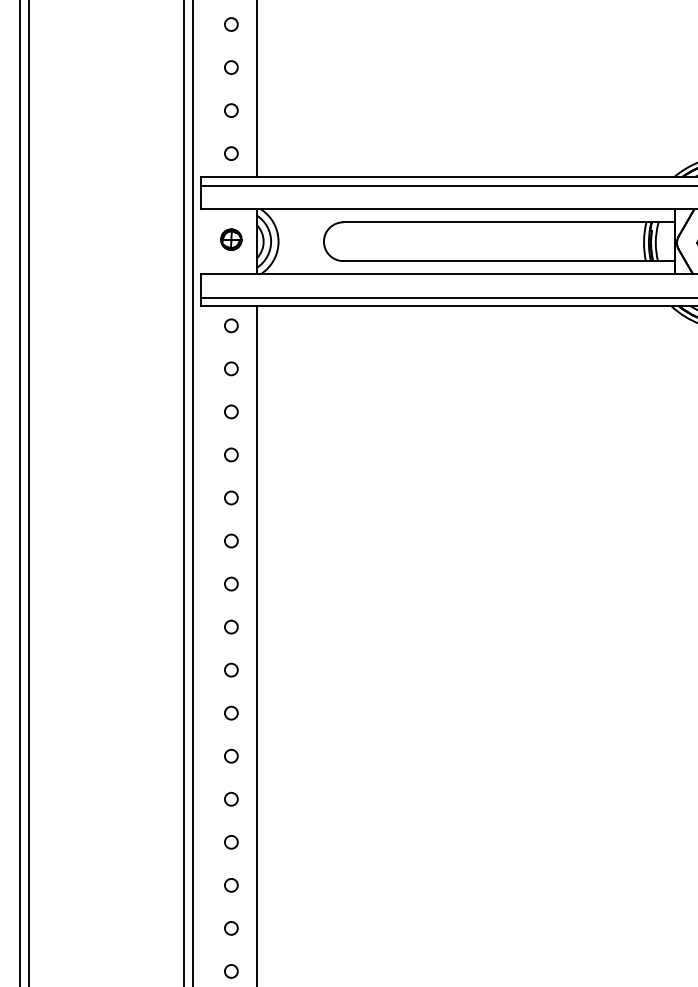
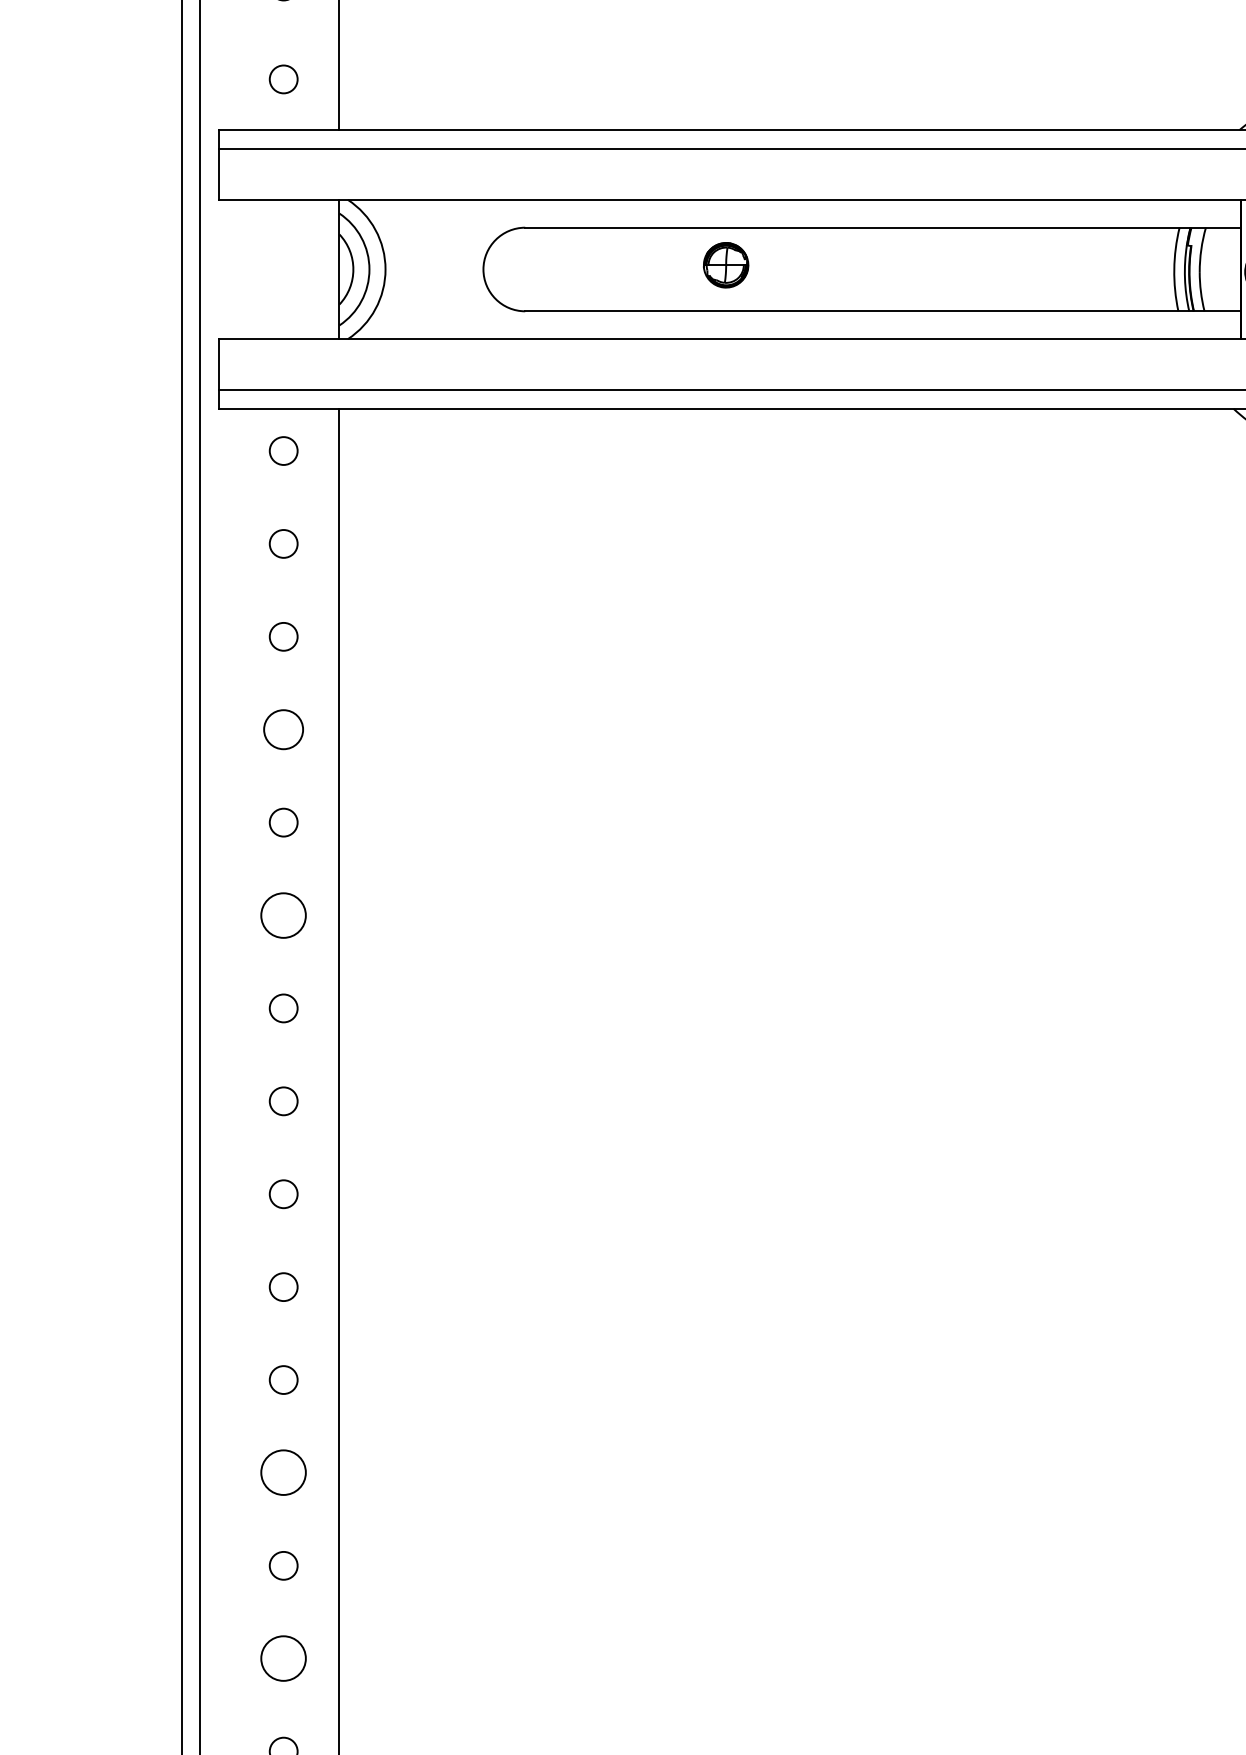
part: (231, 239) -> (726, 264), moved
circle: (231, 454) -> (283, 728), size x1.4
circle: (231, 540) -> (283, 914), size x1.6
circle: (231, 799) -> (283, 1473), size x1.6
circle: (231, 885) -> (283, 1659), size x1.6

